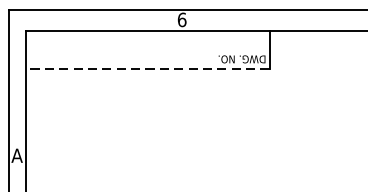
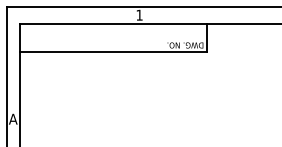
text: (182, 18) -> (139, 14), 6 -> 1
line: (146, 68) -> (112, 52), dashed -> solid

